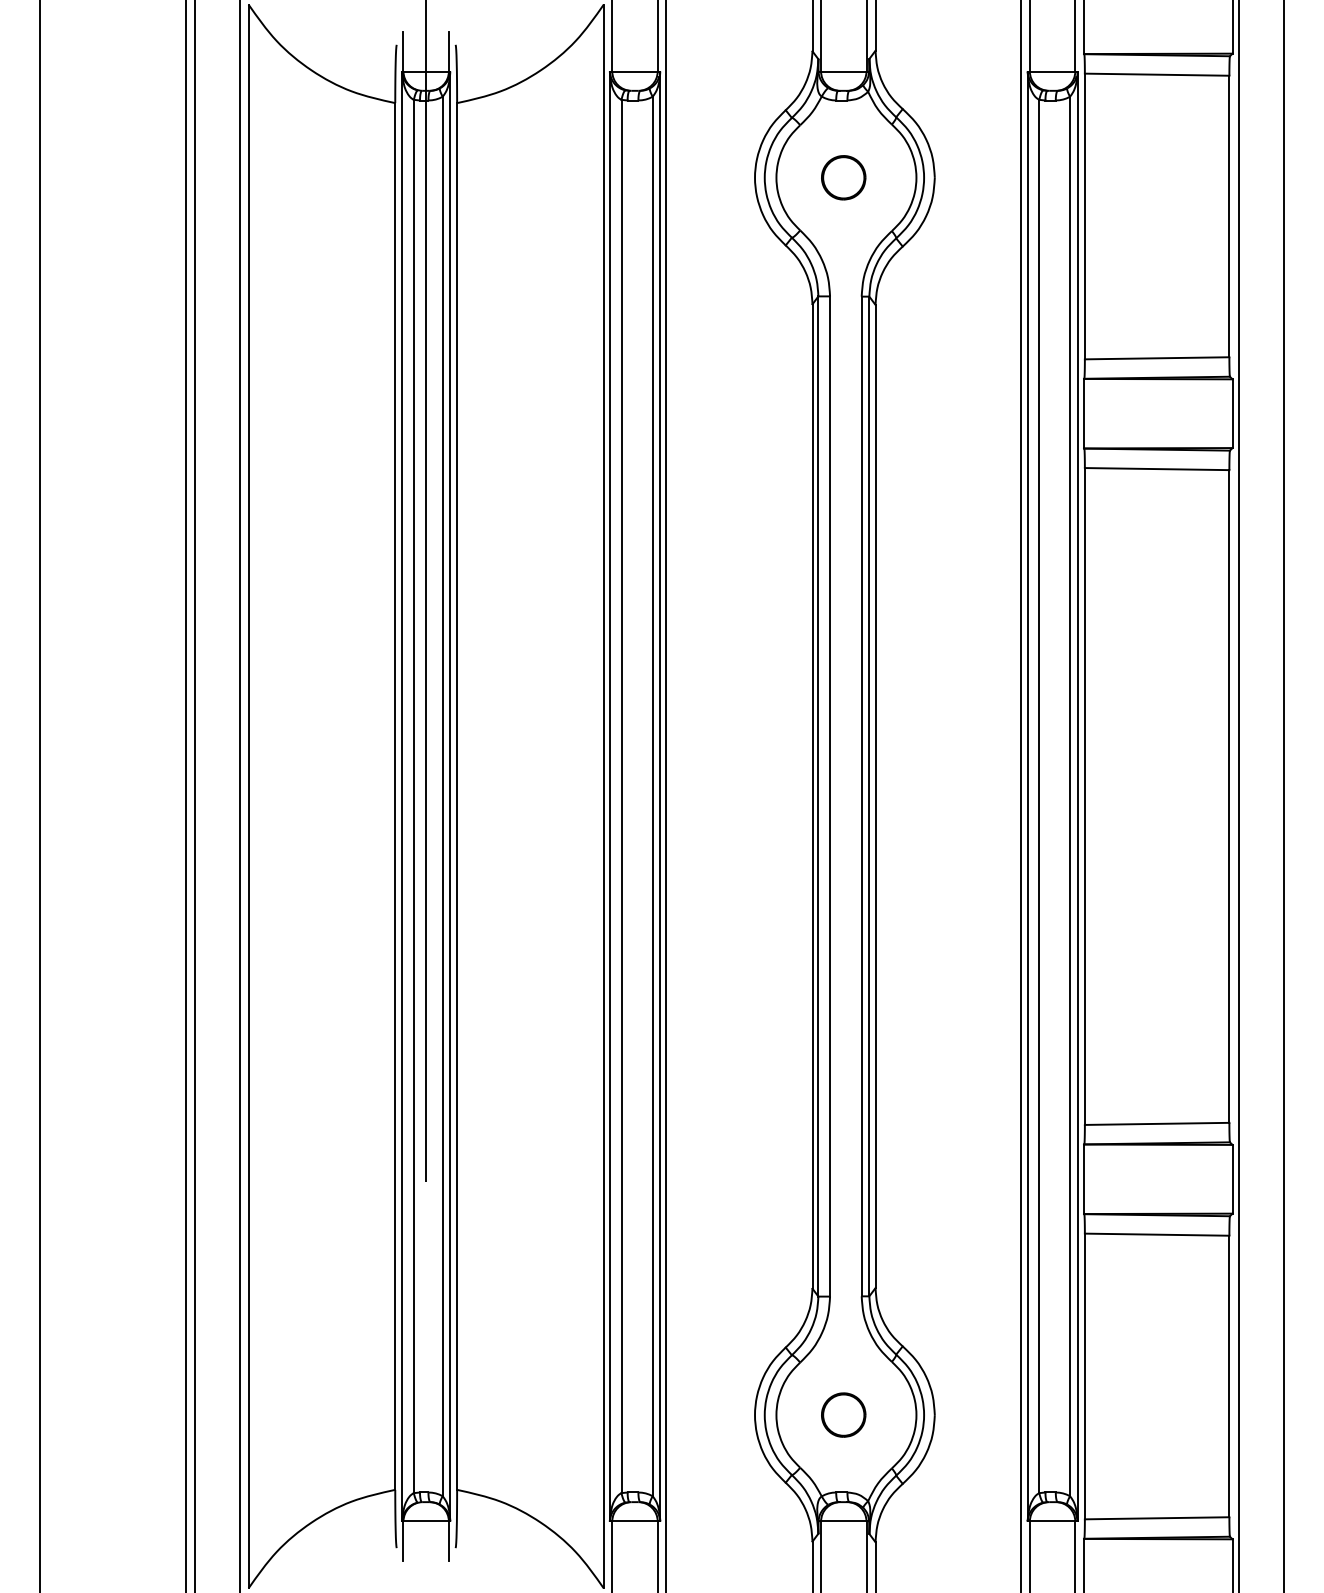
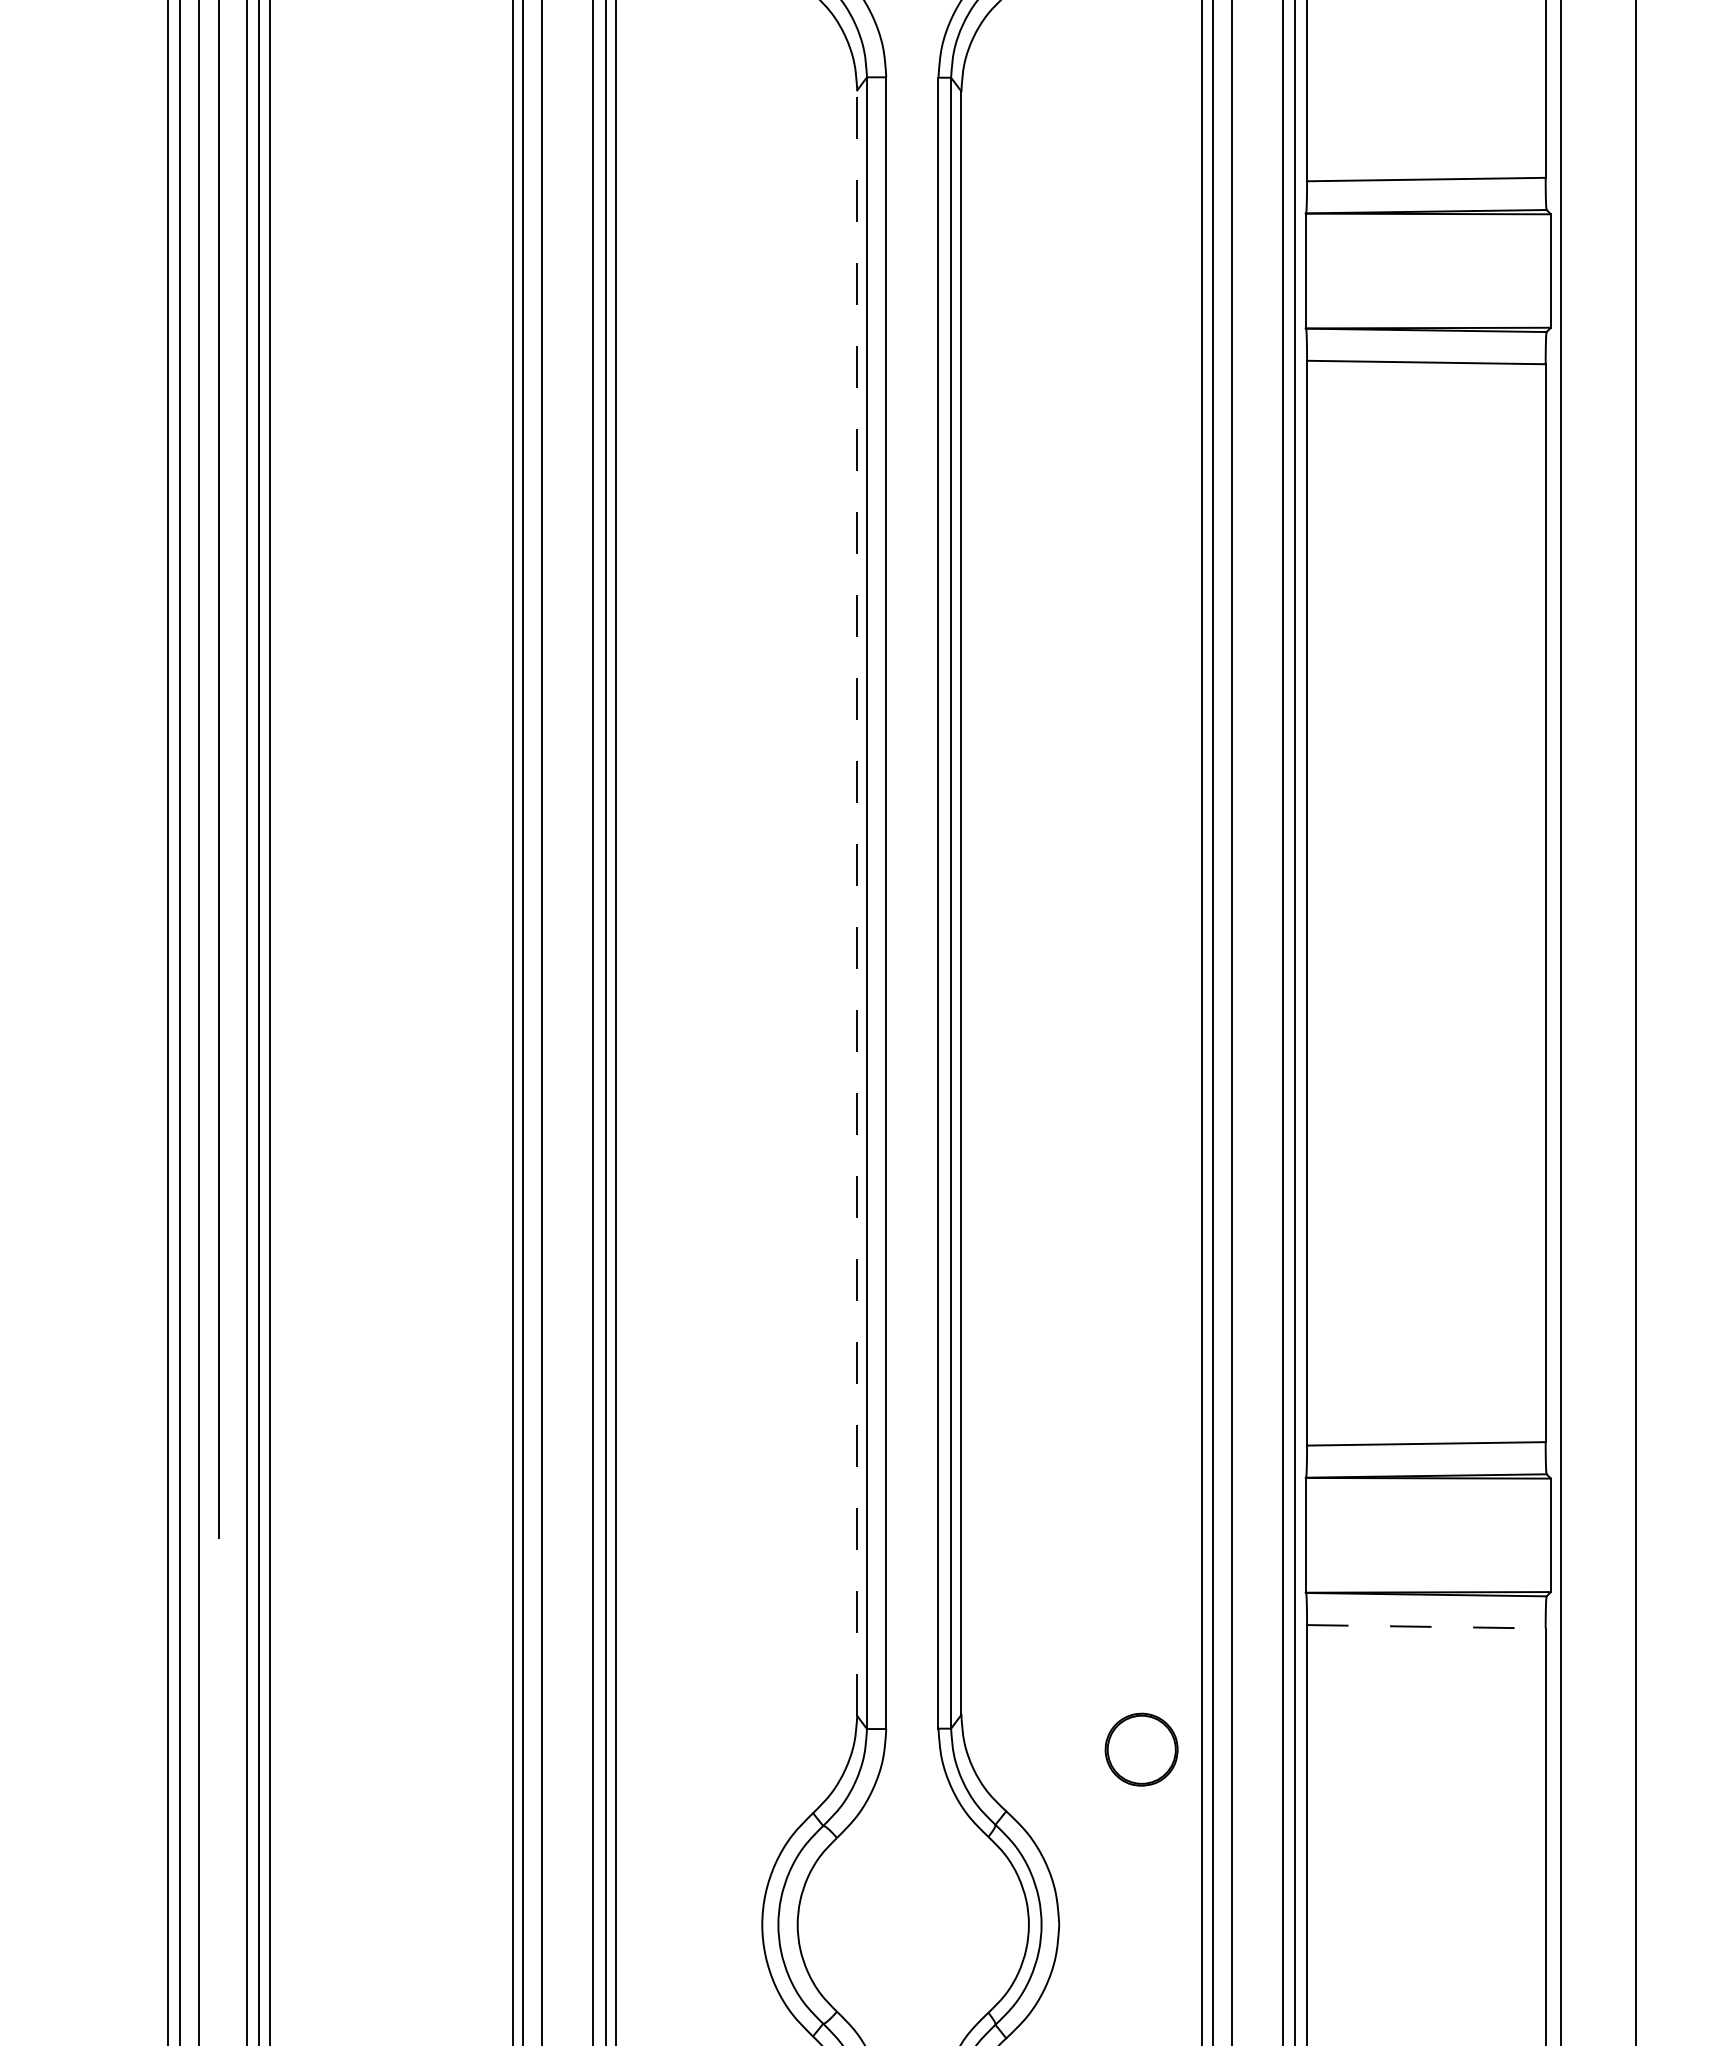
line: (812, 796) -> (857, 903), solid -> dashed
line: (1157, 1234) -> (1426, 1626), solid -> dashed
part: (843, 1414) -> (1141, 1748), moved

